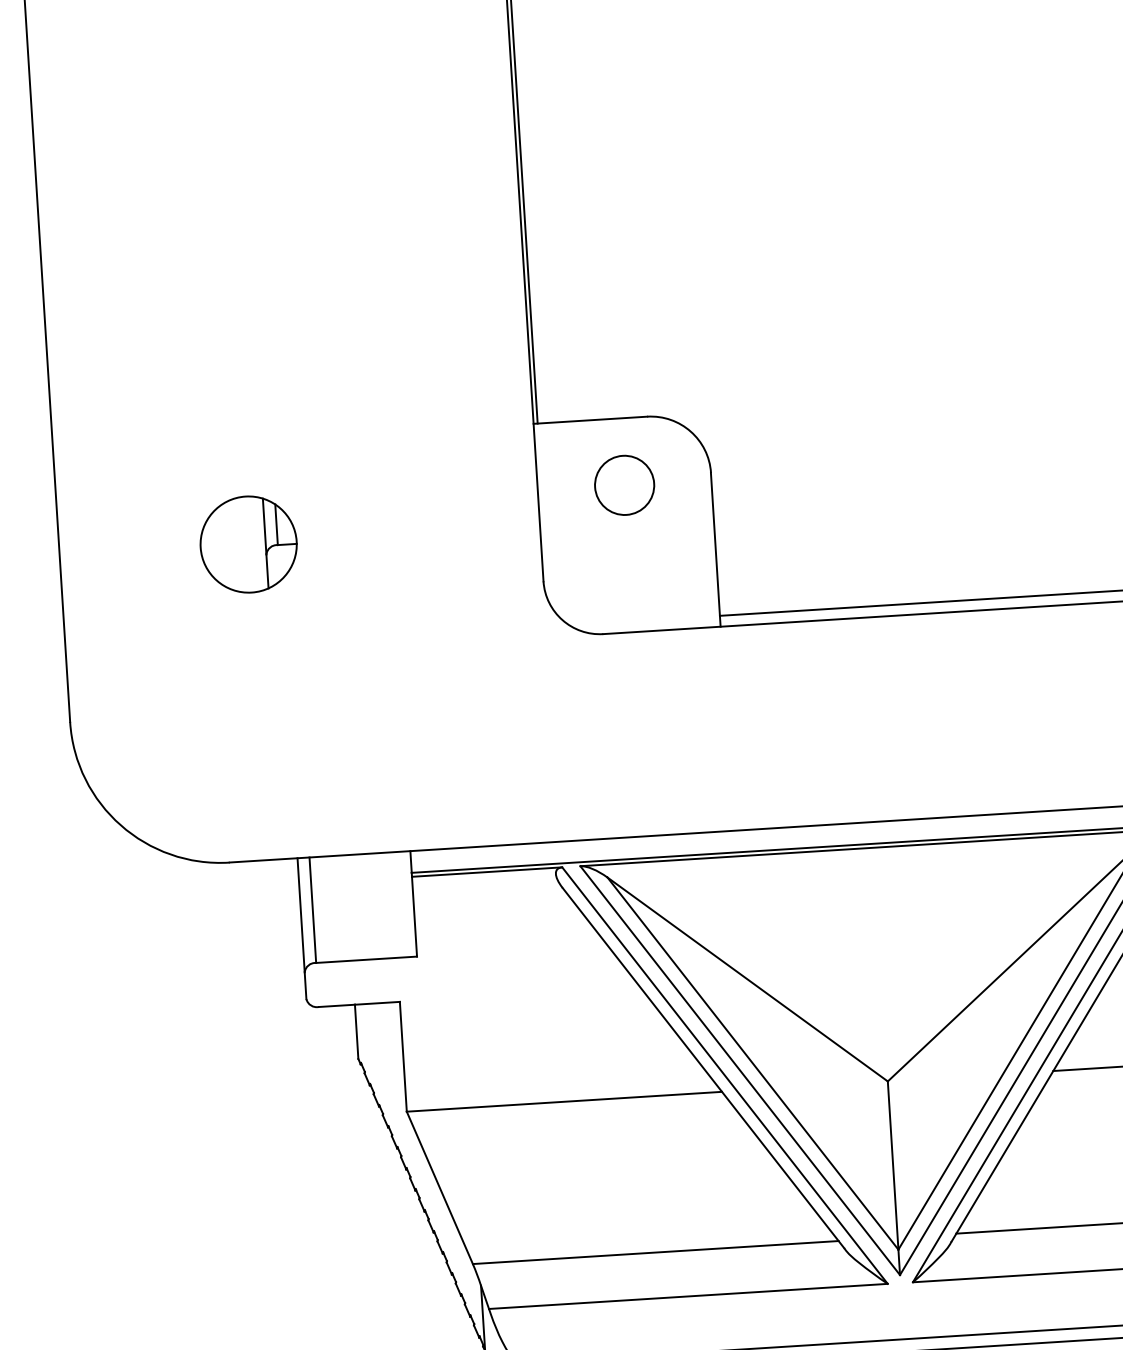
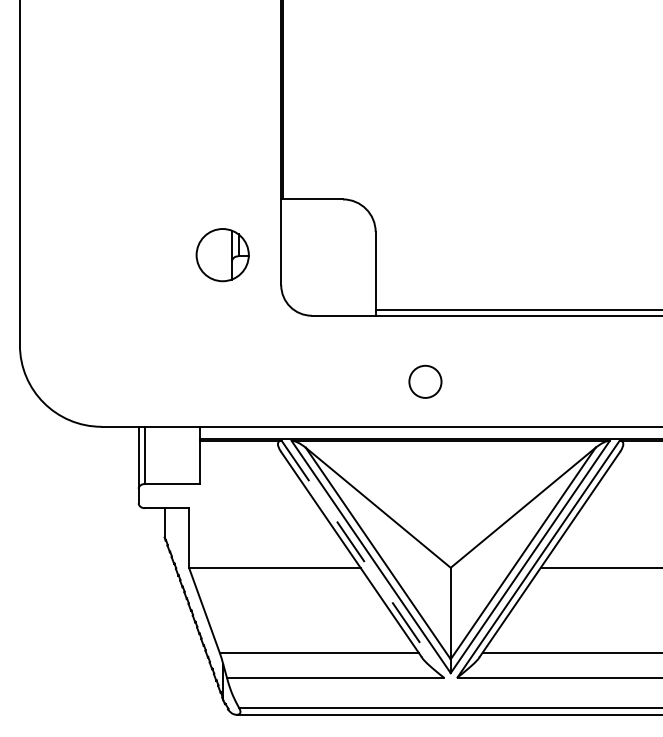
circle: (624, 484) -> (425, 381), moved
part: (248, 545) -> (222, 255), moved
line: (724, 1076) -> (362, 559), solid -> dashed

